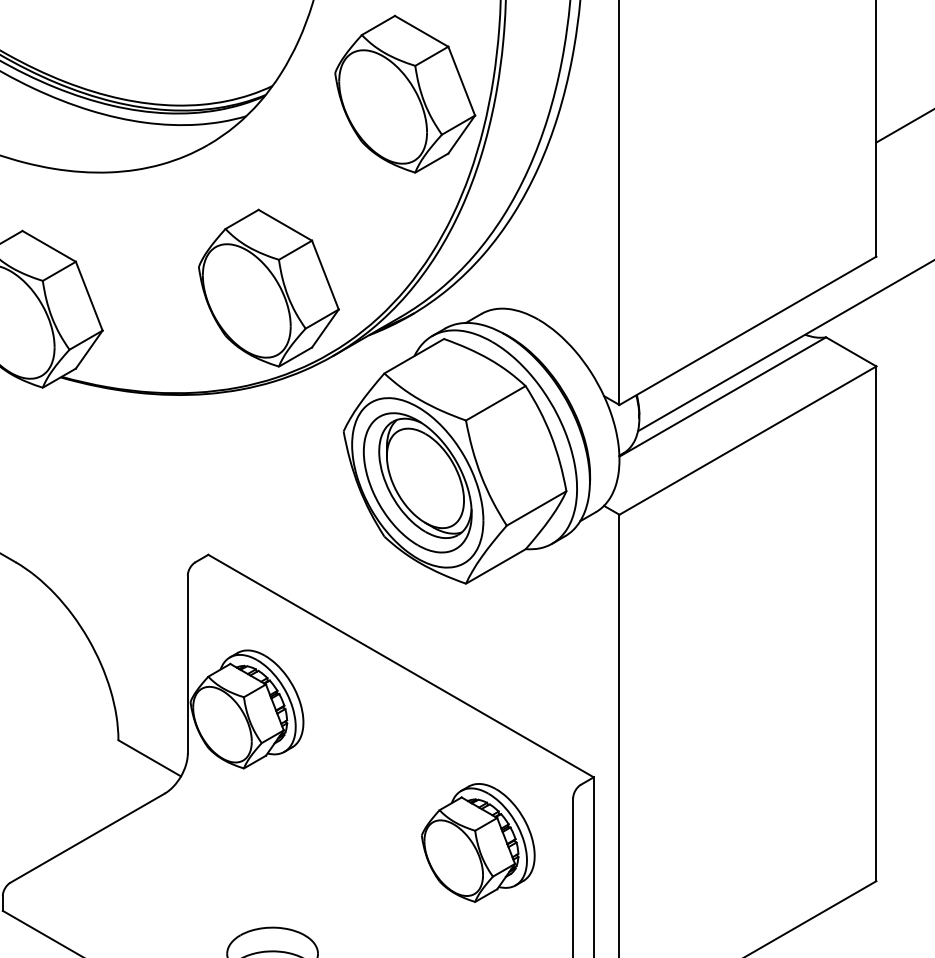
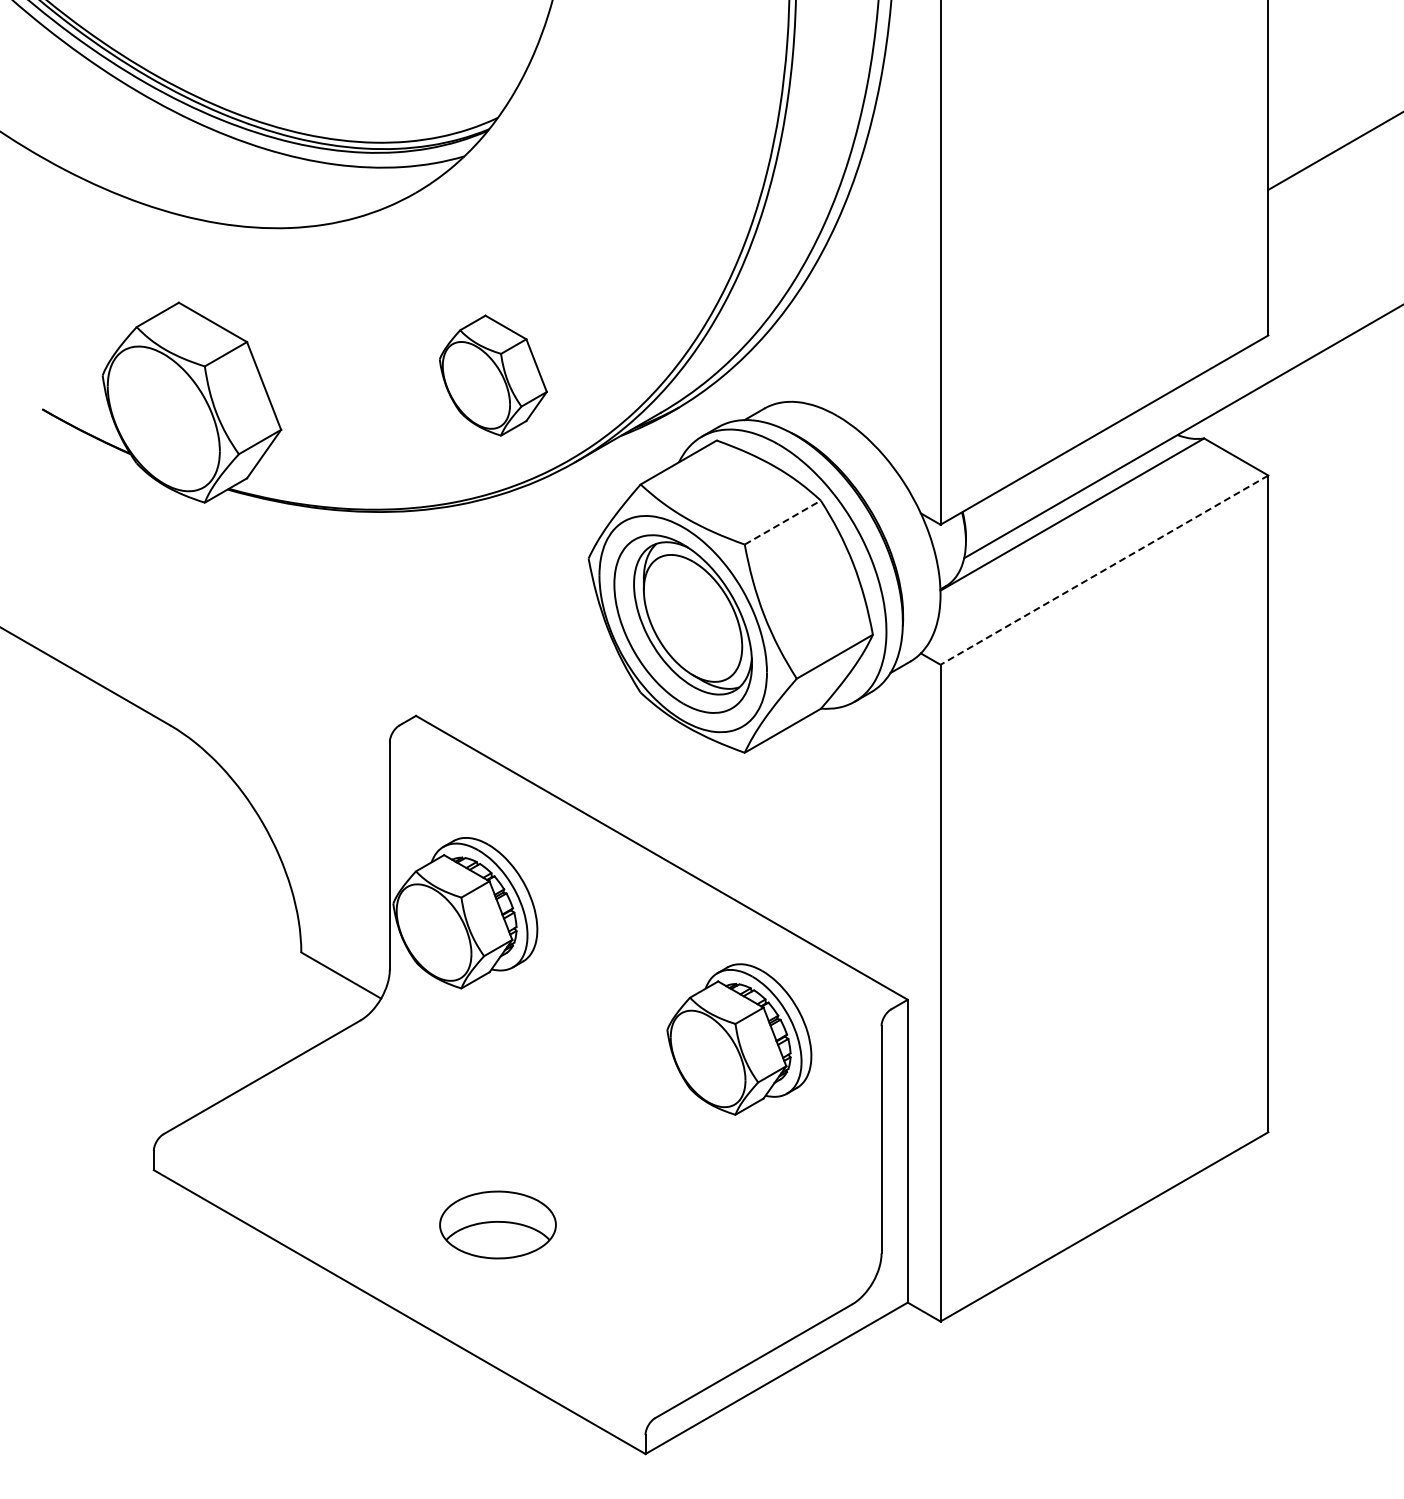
part: (405, 94) -> (667, 128), removed
part: (269, 288) -> (493, 375), size x0.6
line: (495, 403) -> (782, 522), solid -> dashed
line: (747, 440) -> (1104, 570), solid -> dashed
part: (478, 842) -> (739, 1039), moved

